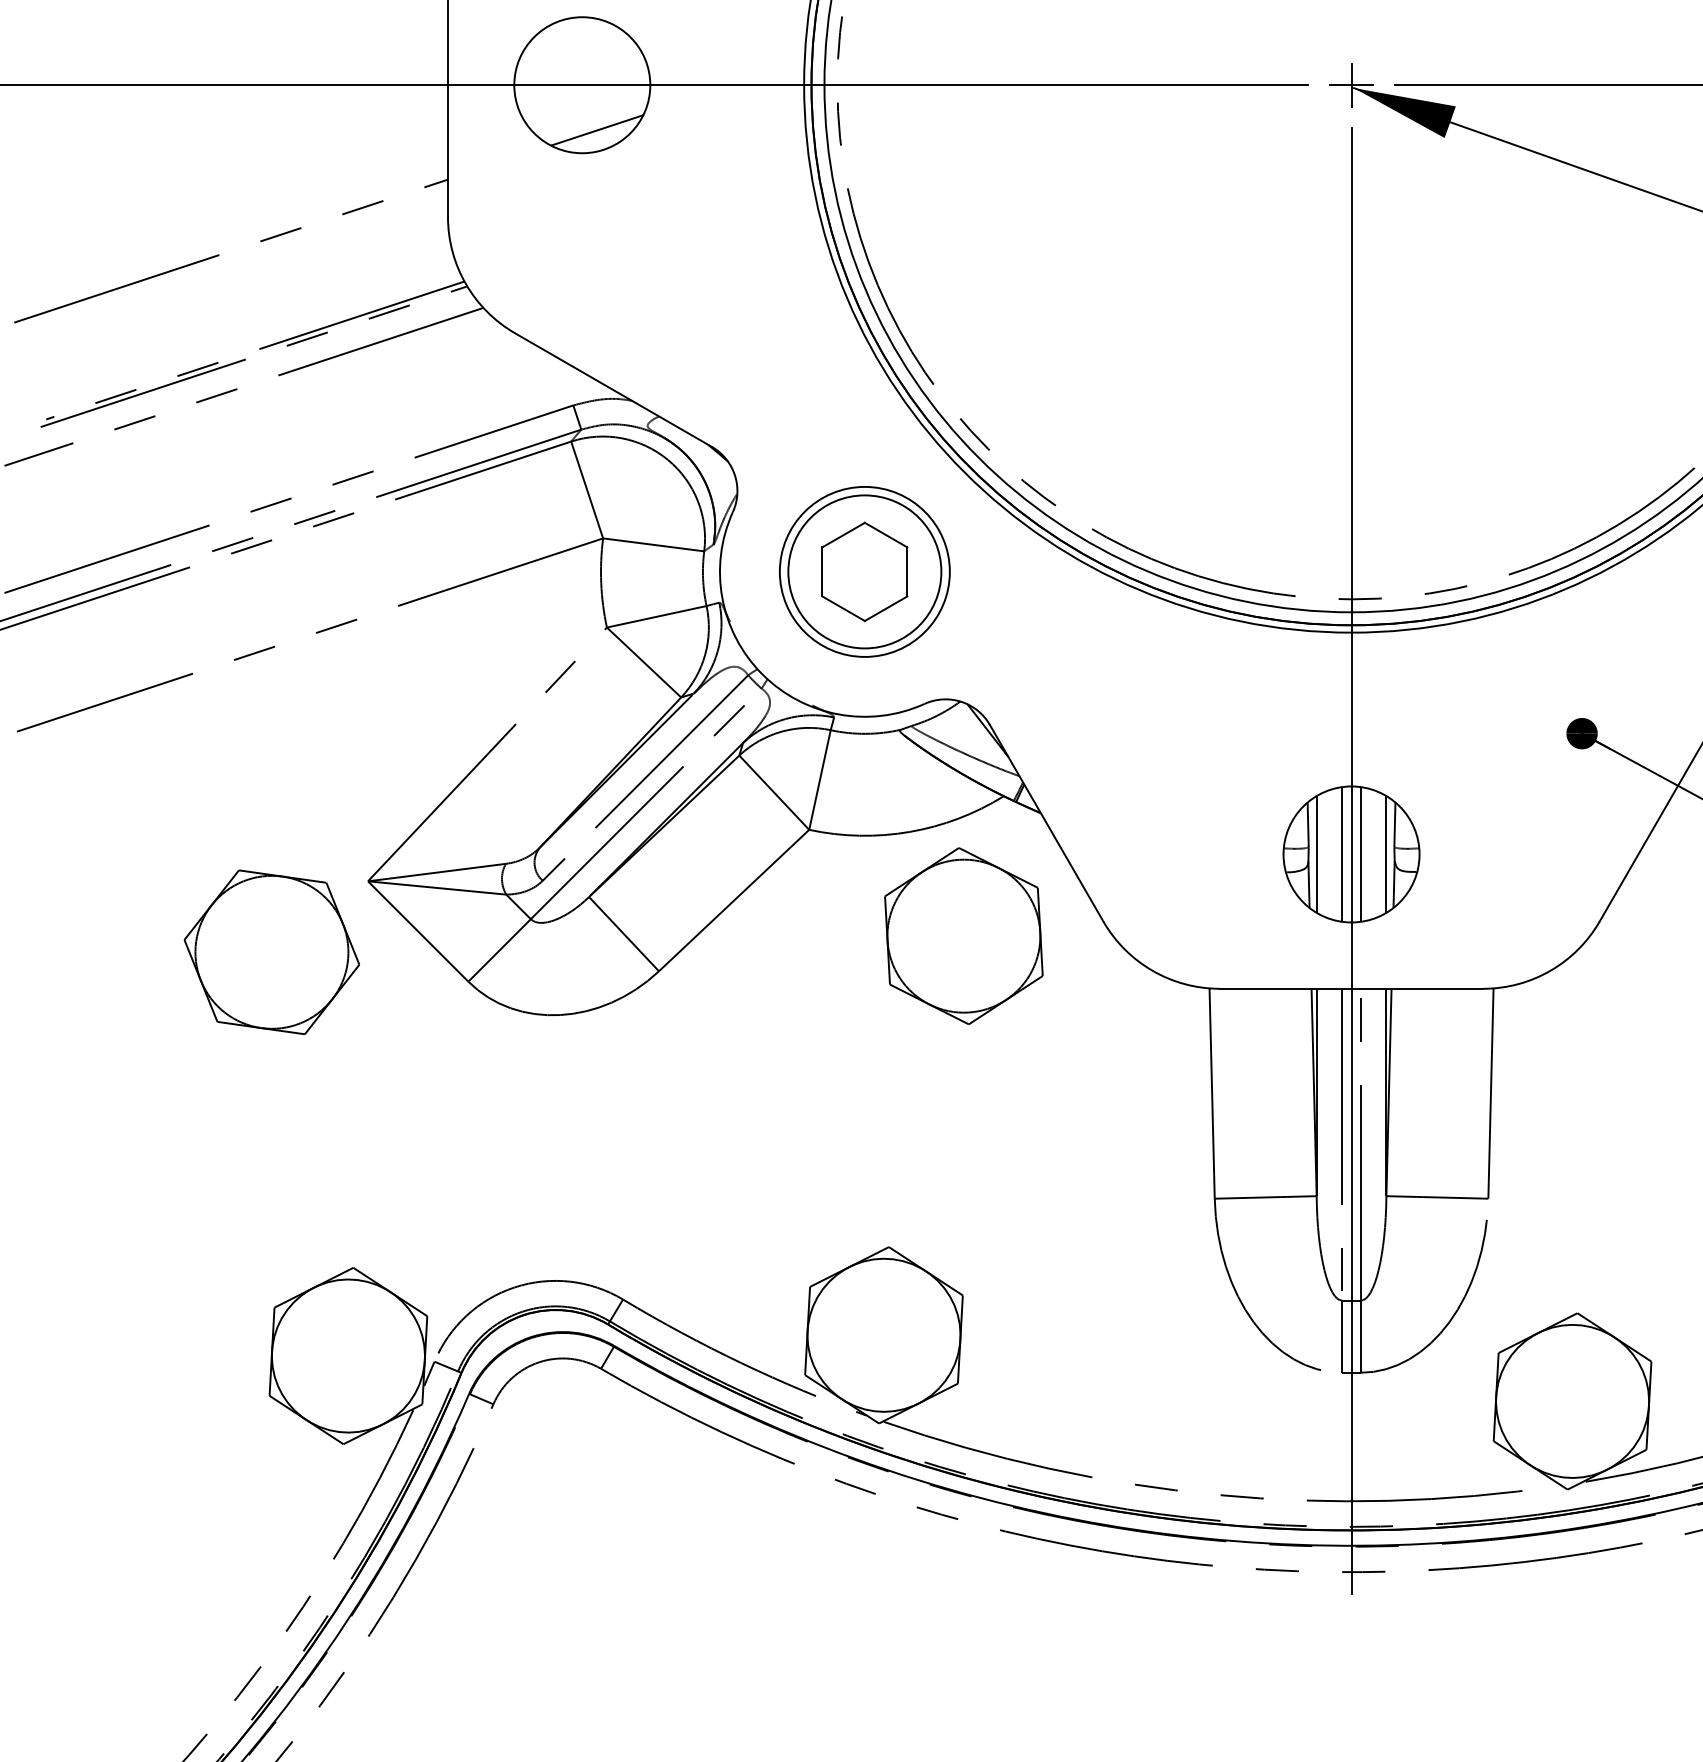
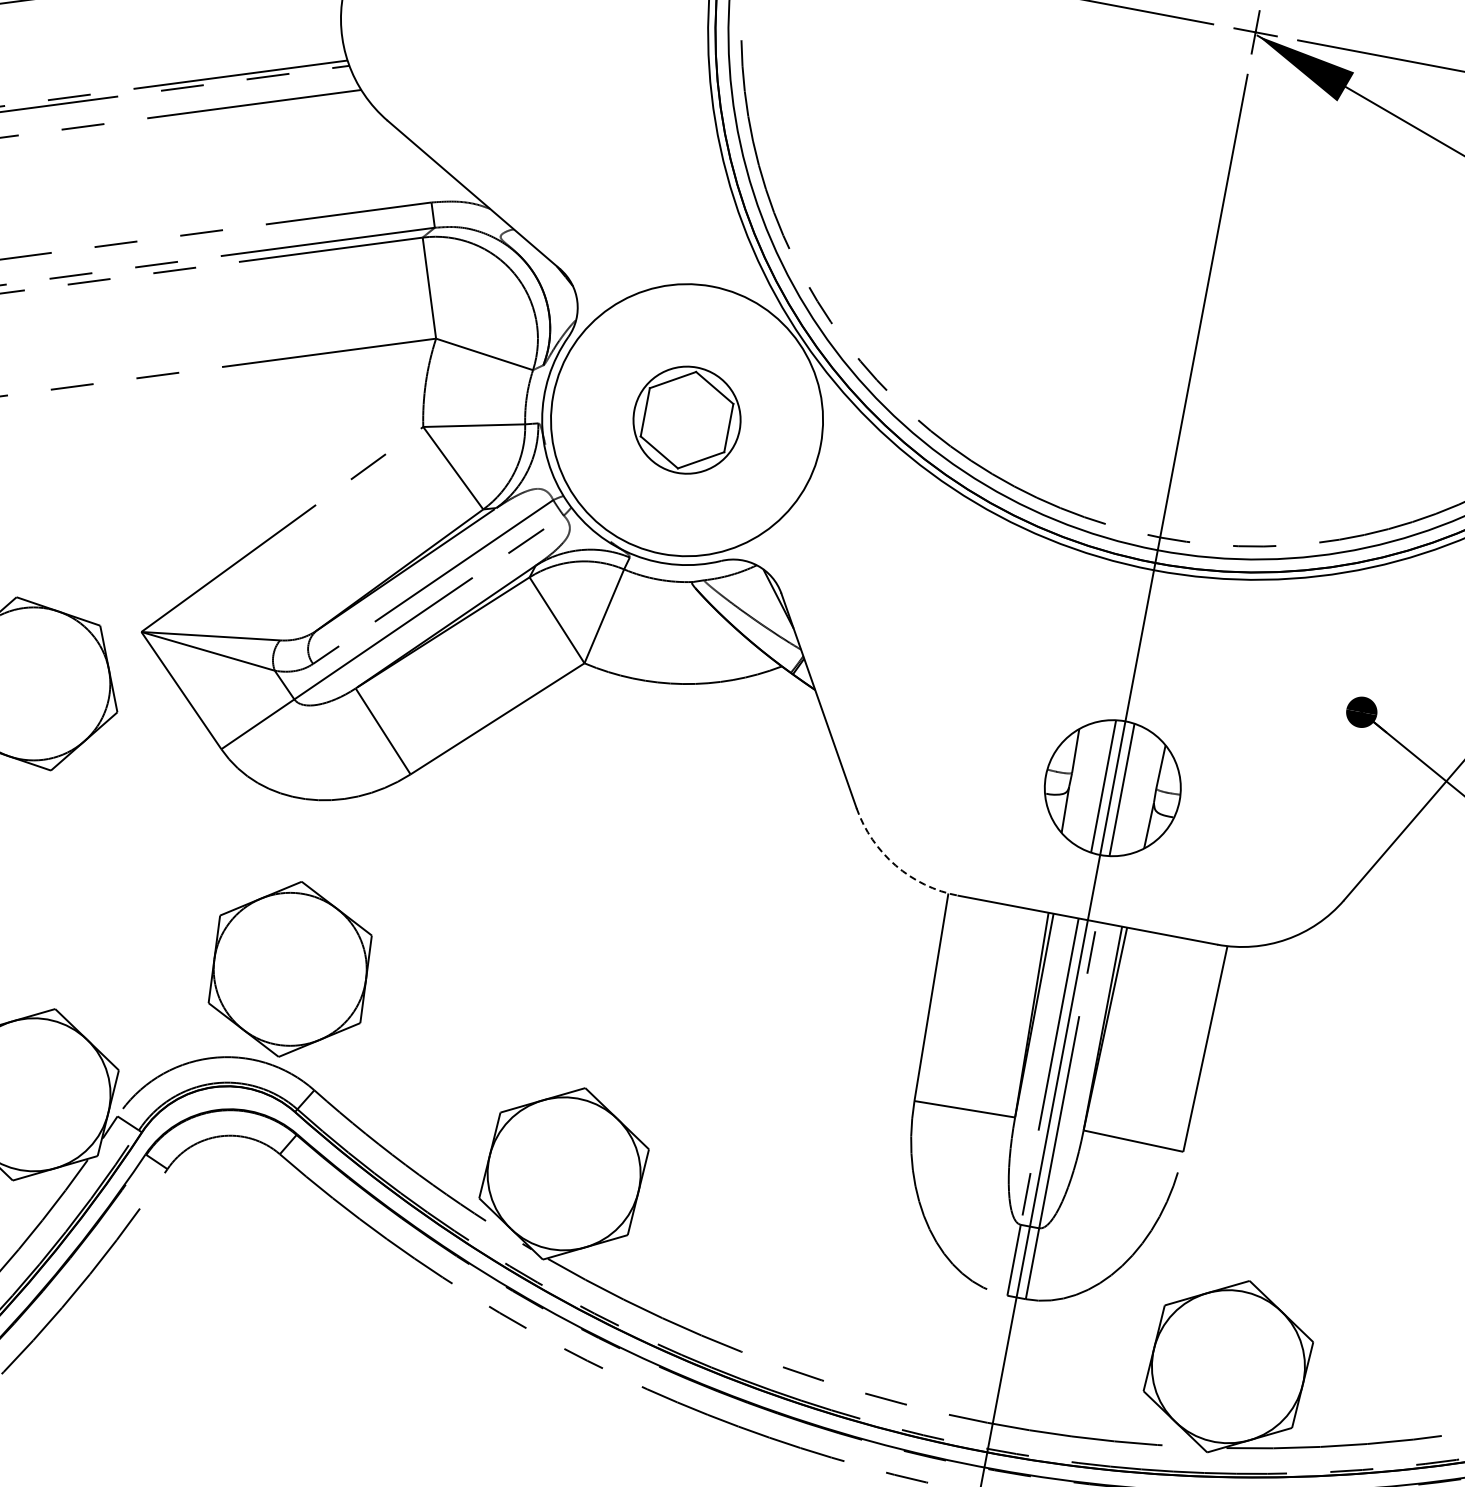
circle: (864, 571) -> (686, 419), size x0.7
circle: (864, 571) -> (686, 419), size x1.6
line: (1316, 854) -> (1078, 781), removed
line: (1386, 854) -> (1147, 794), removed
part: (963, 935) -> (289, 968), moved
arc: (1152, 970) -> (895, 865), solid -> dashed

